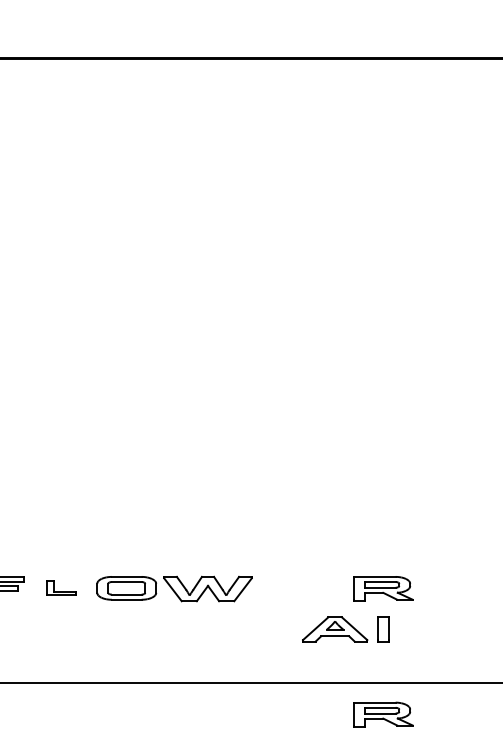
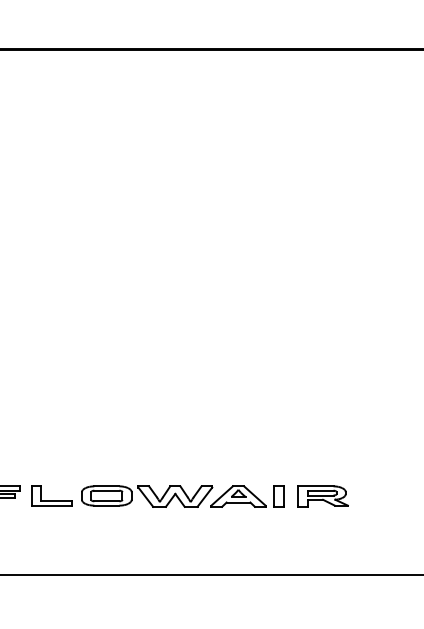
part: (61, 587) -> (51, 495), size x1.67
part: (345, 629) -> (247, 496), moved
part: (382, 714) -> (322, 602), removed

